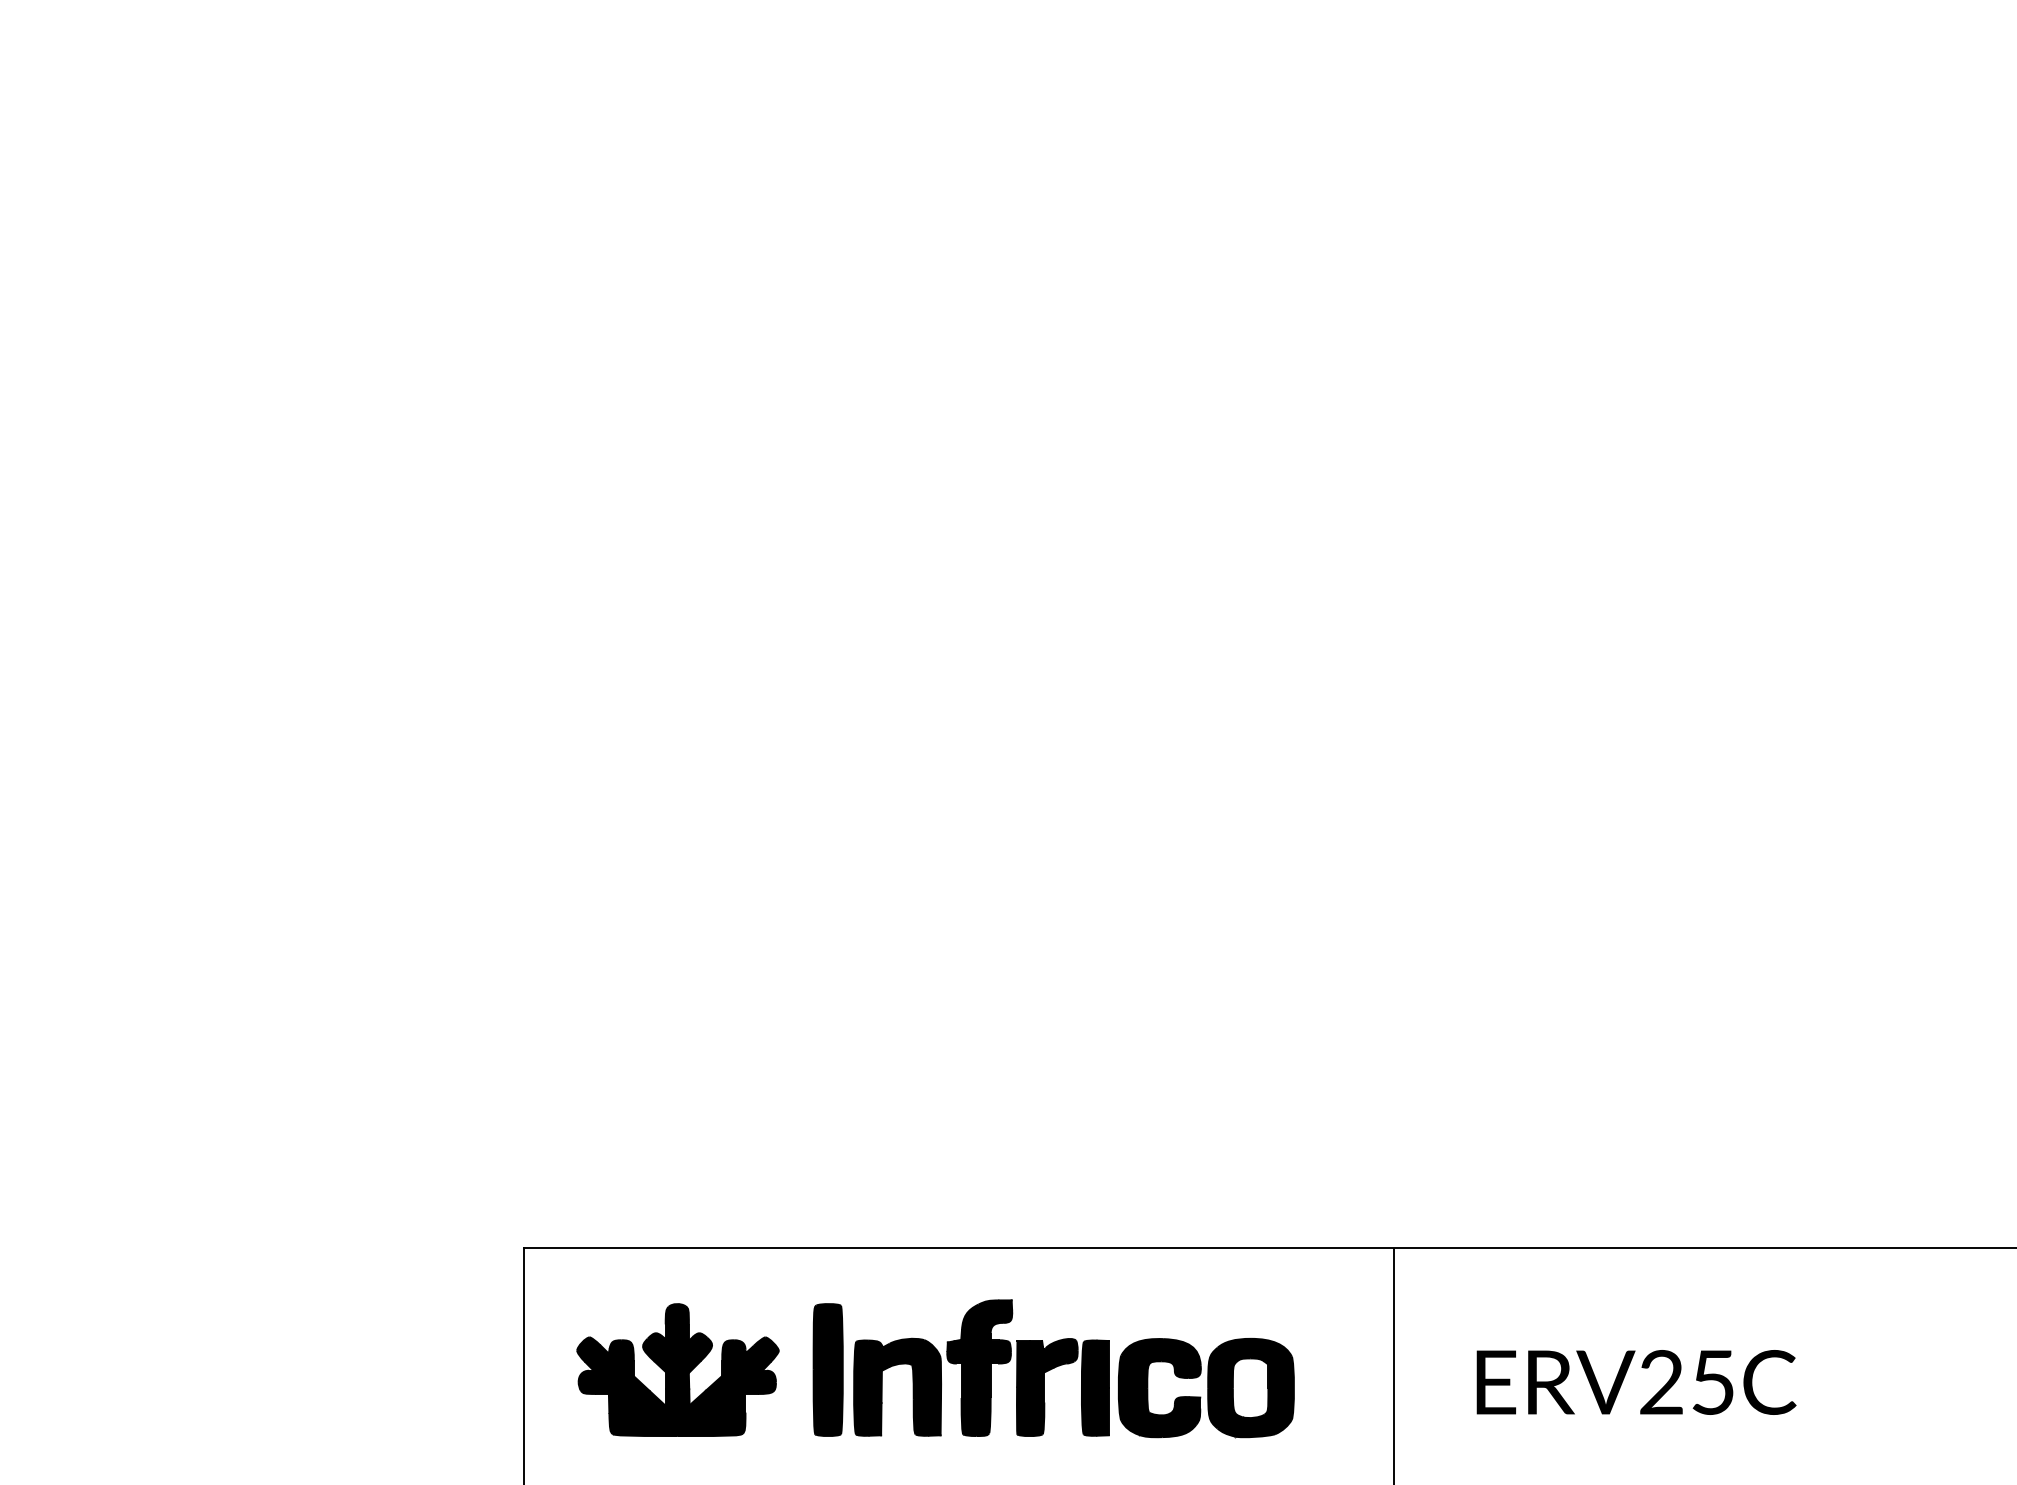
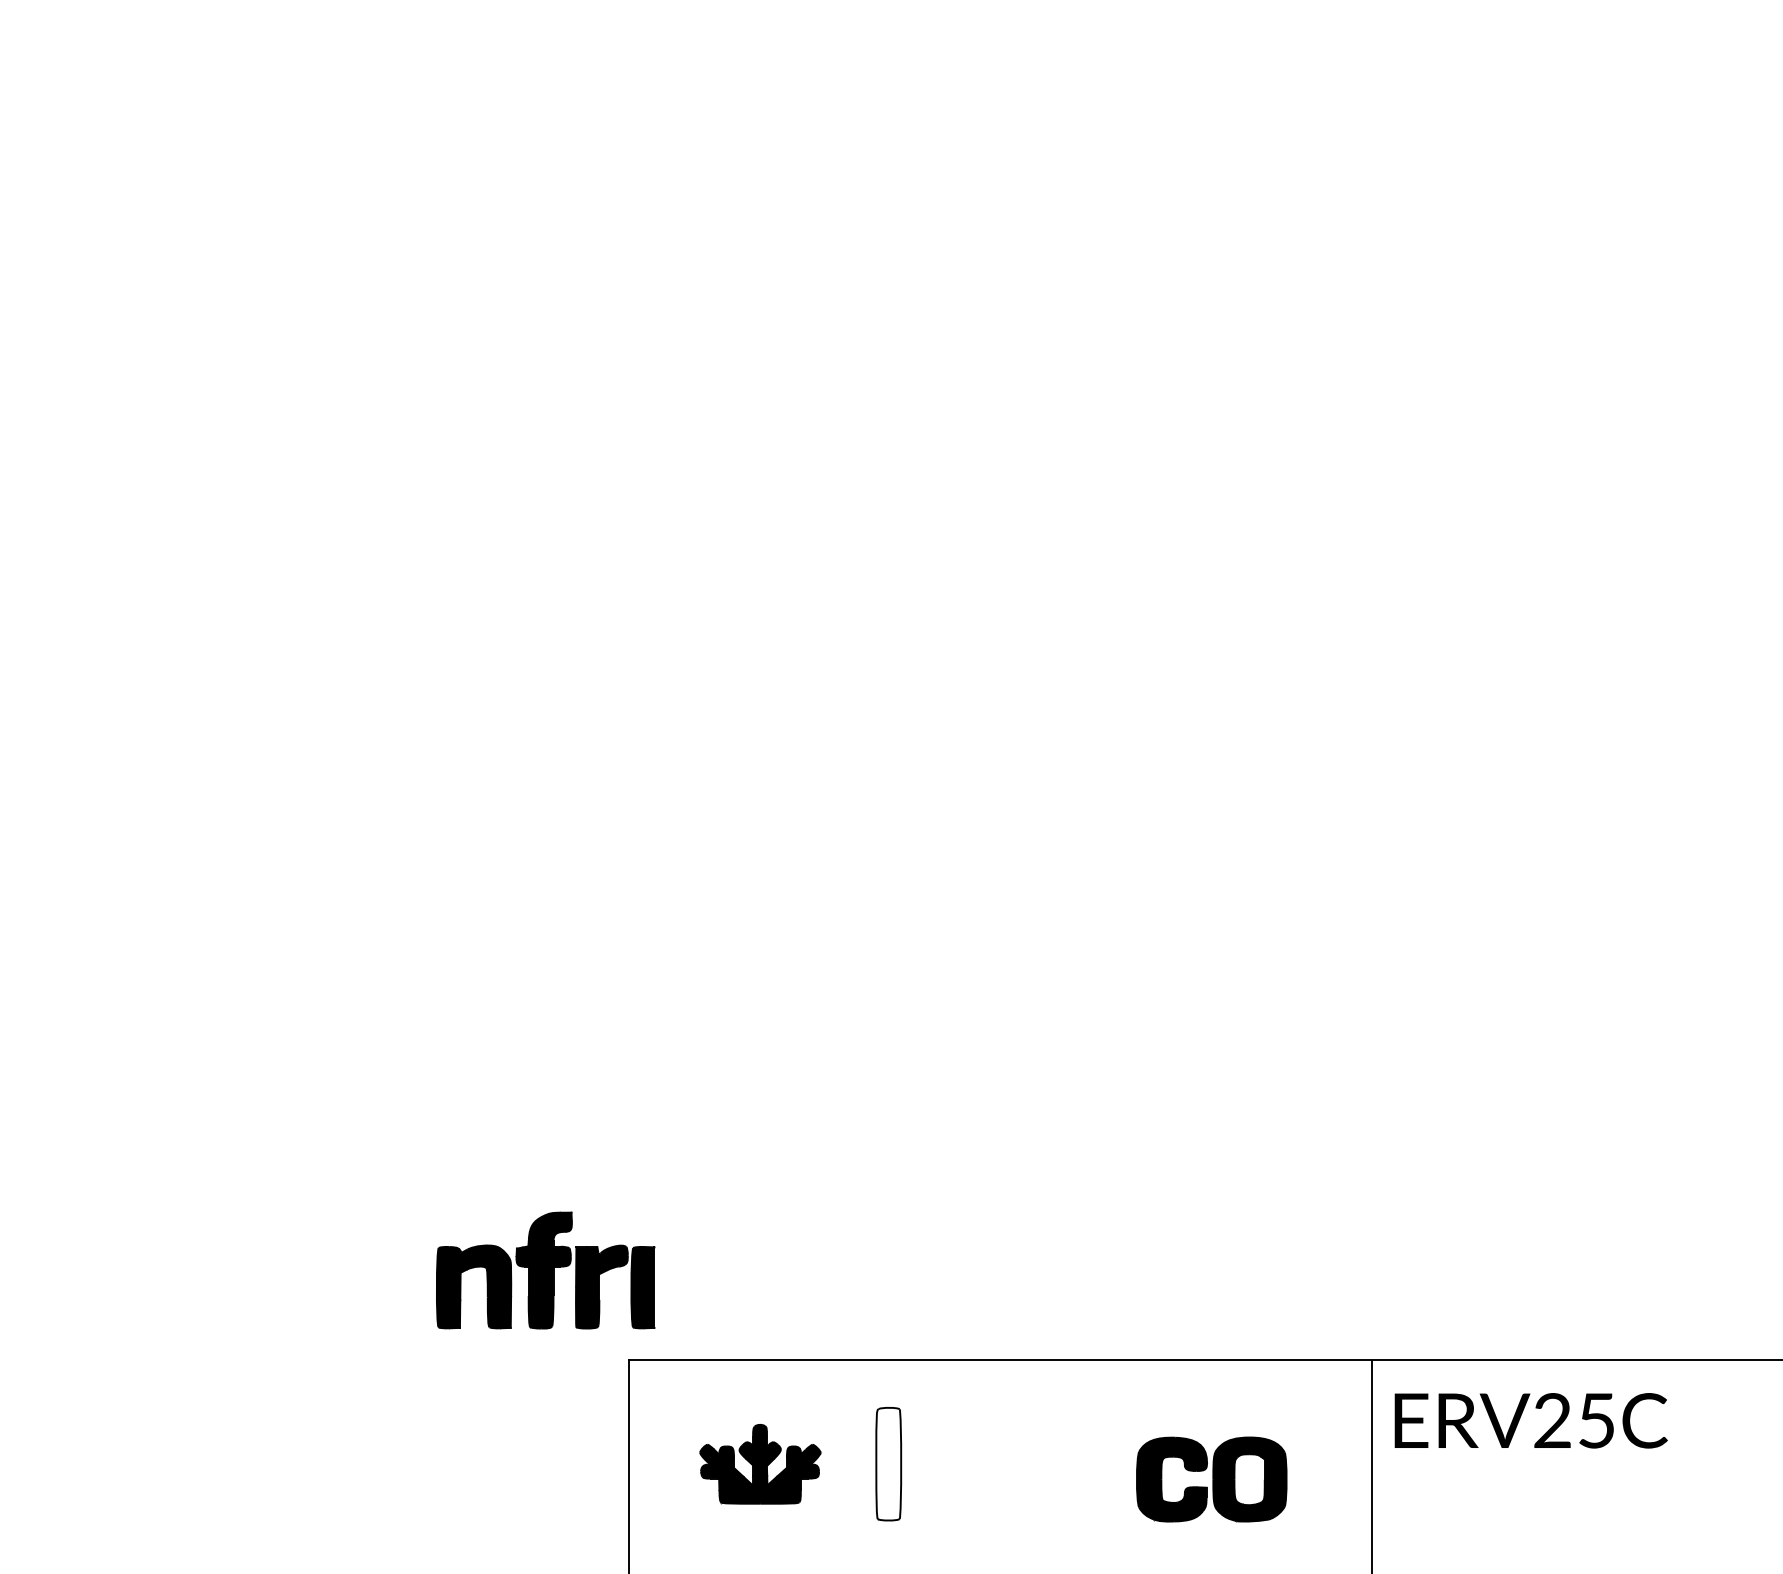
part: (981, 1368) -> (545, 1270), moved
fill: (827, 1369) -> (888, 1463), removed
part: (678, 1370) -> (760, 1464), size x0.7
text: (1635, 1382) -> (1530, 1420), moved

